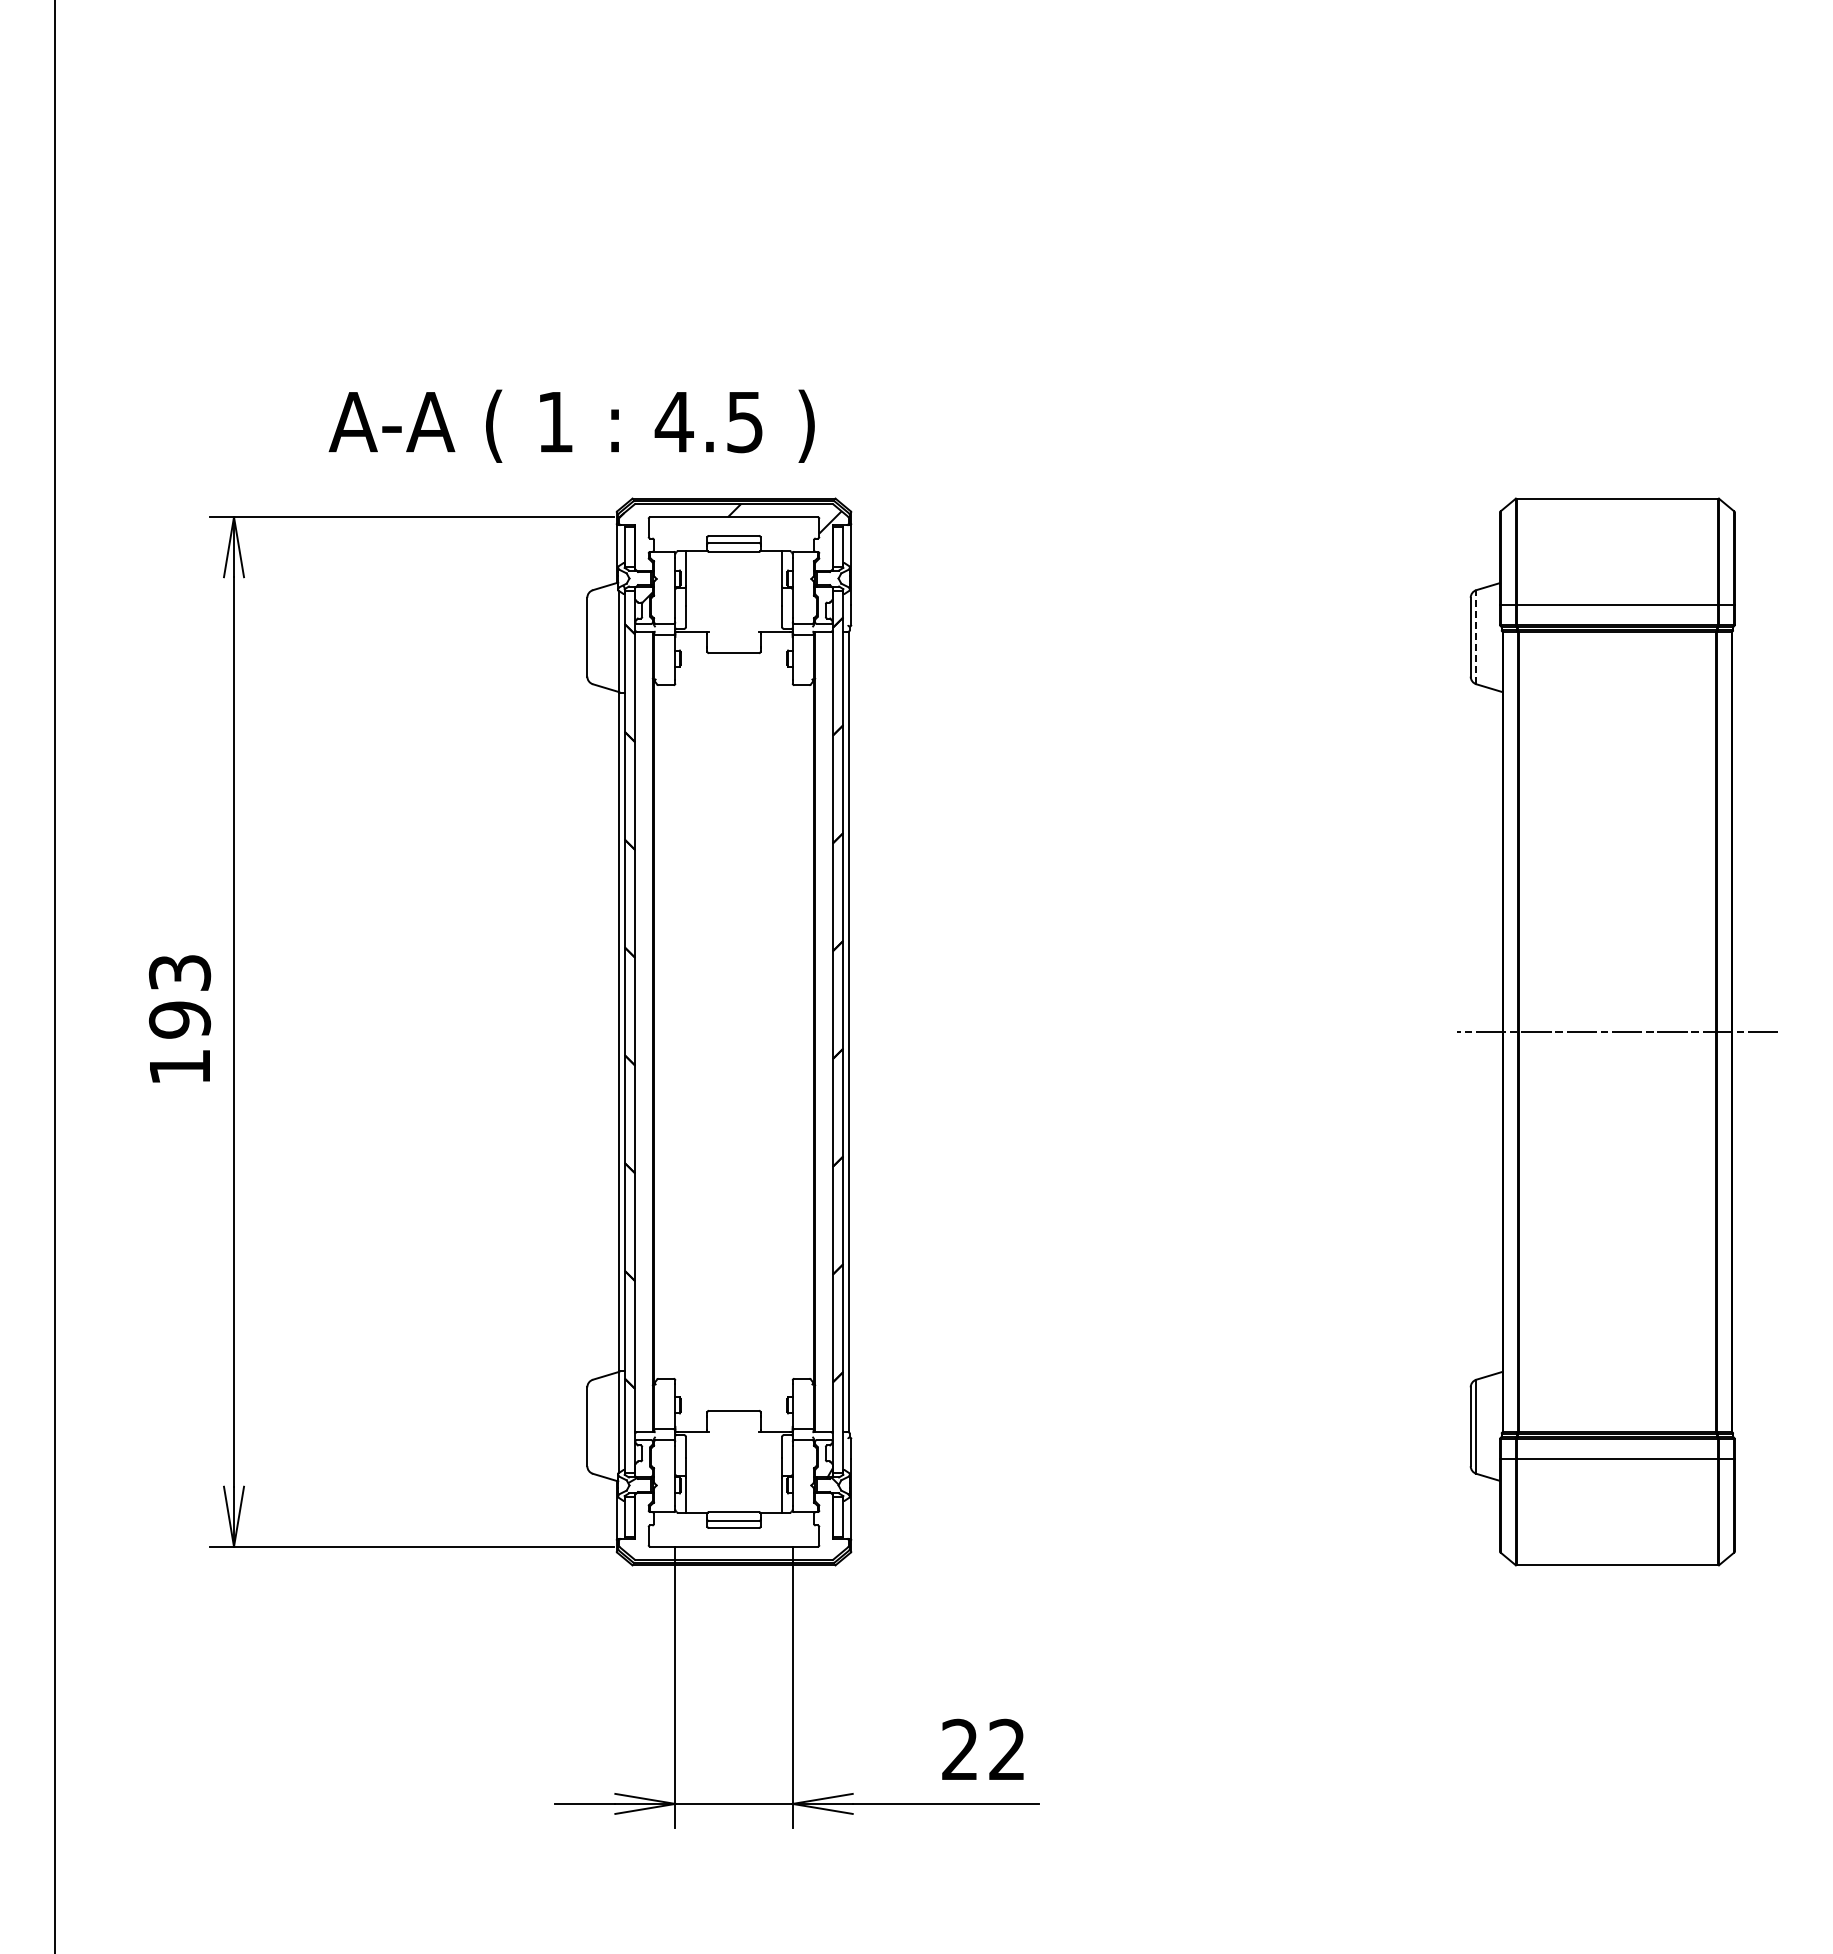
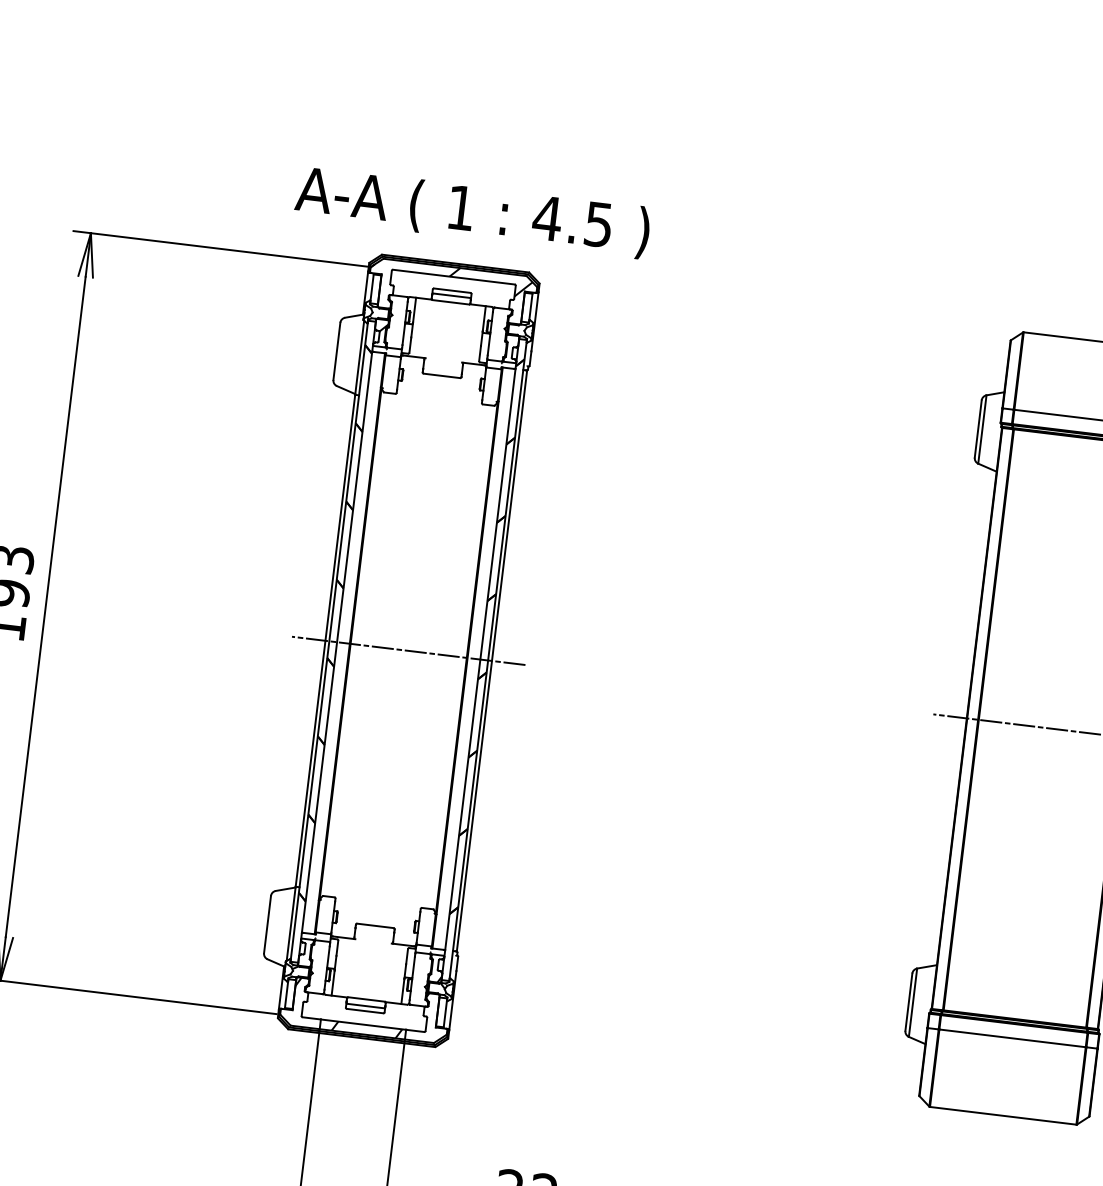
text: (571, 425) -> (472, 211), moved
line: (1476, 636) -> (982, 428), dashed -> solid
line: (733, 1032) -> (408, 651), added
hatch: (727, 1526) -> (360, 1009), added

